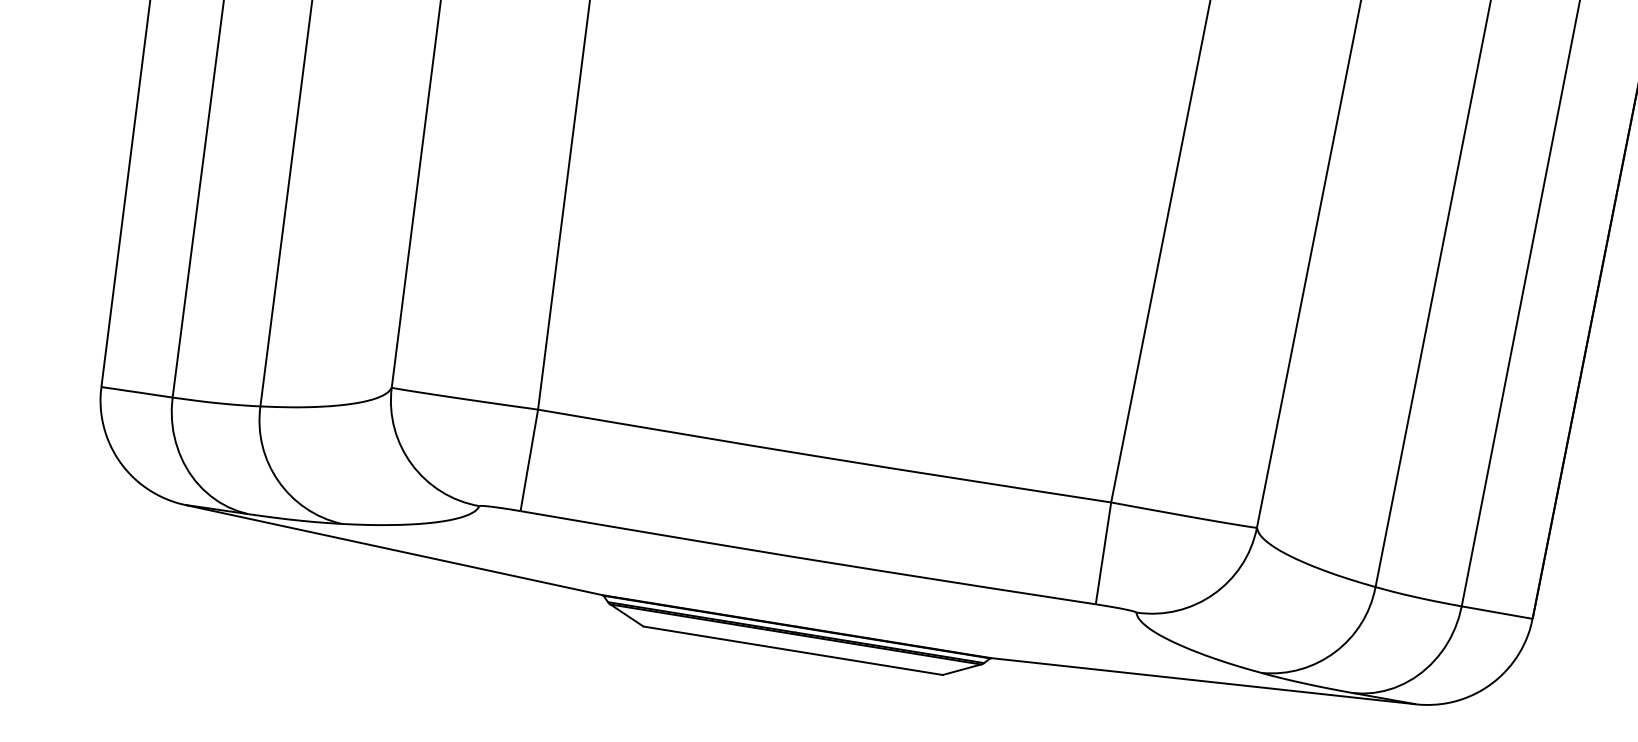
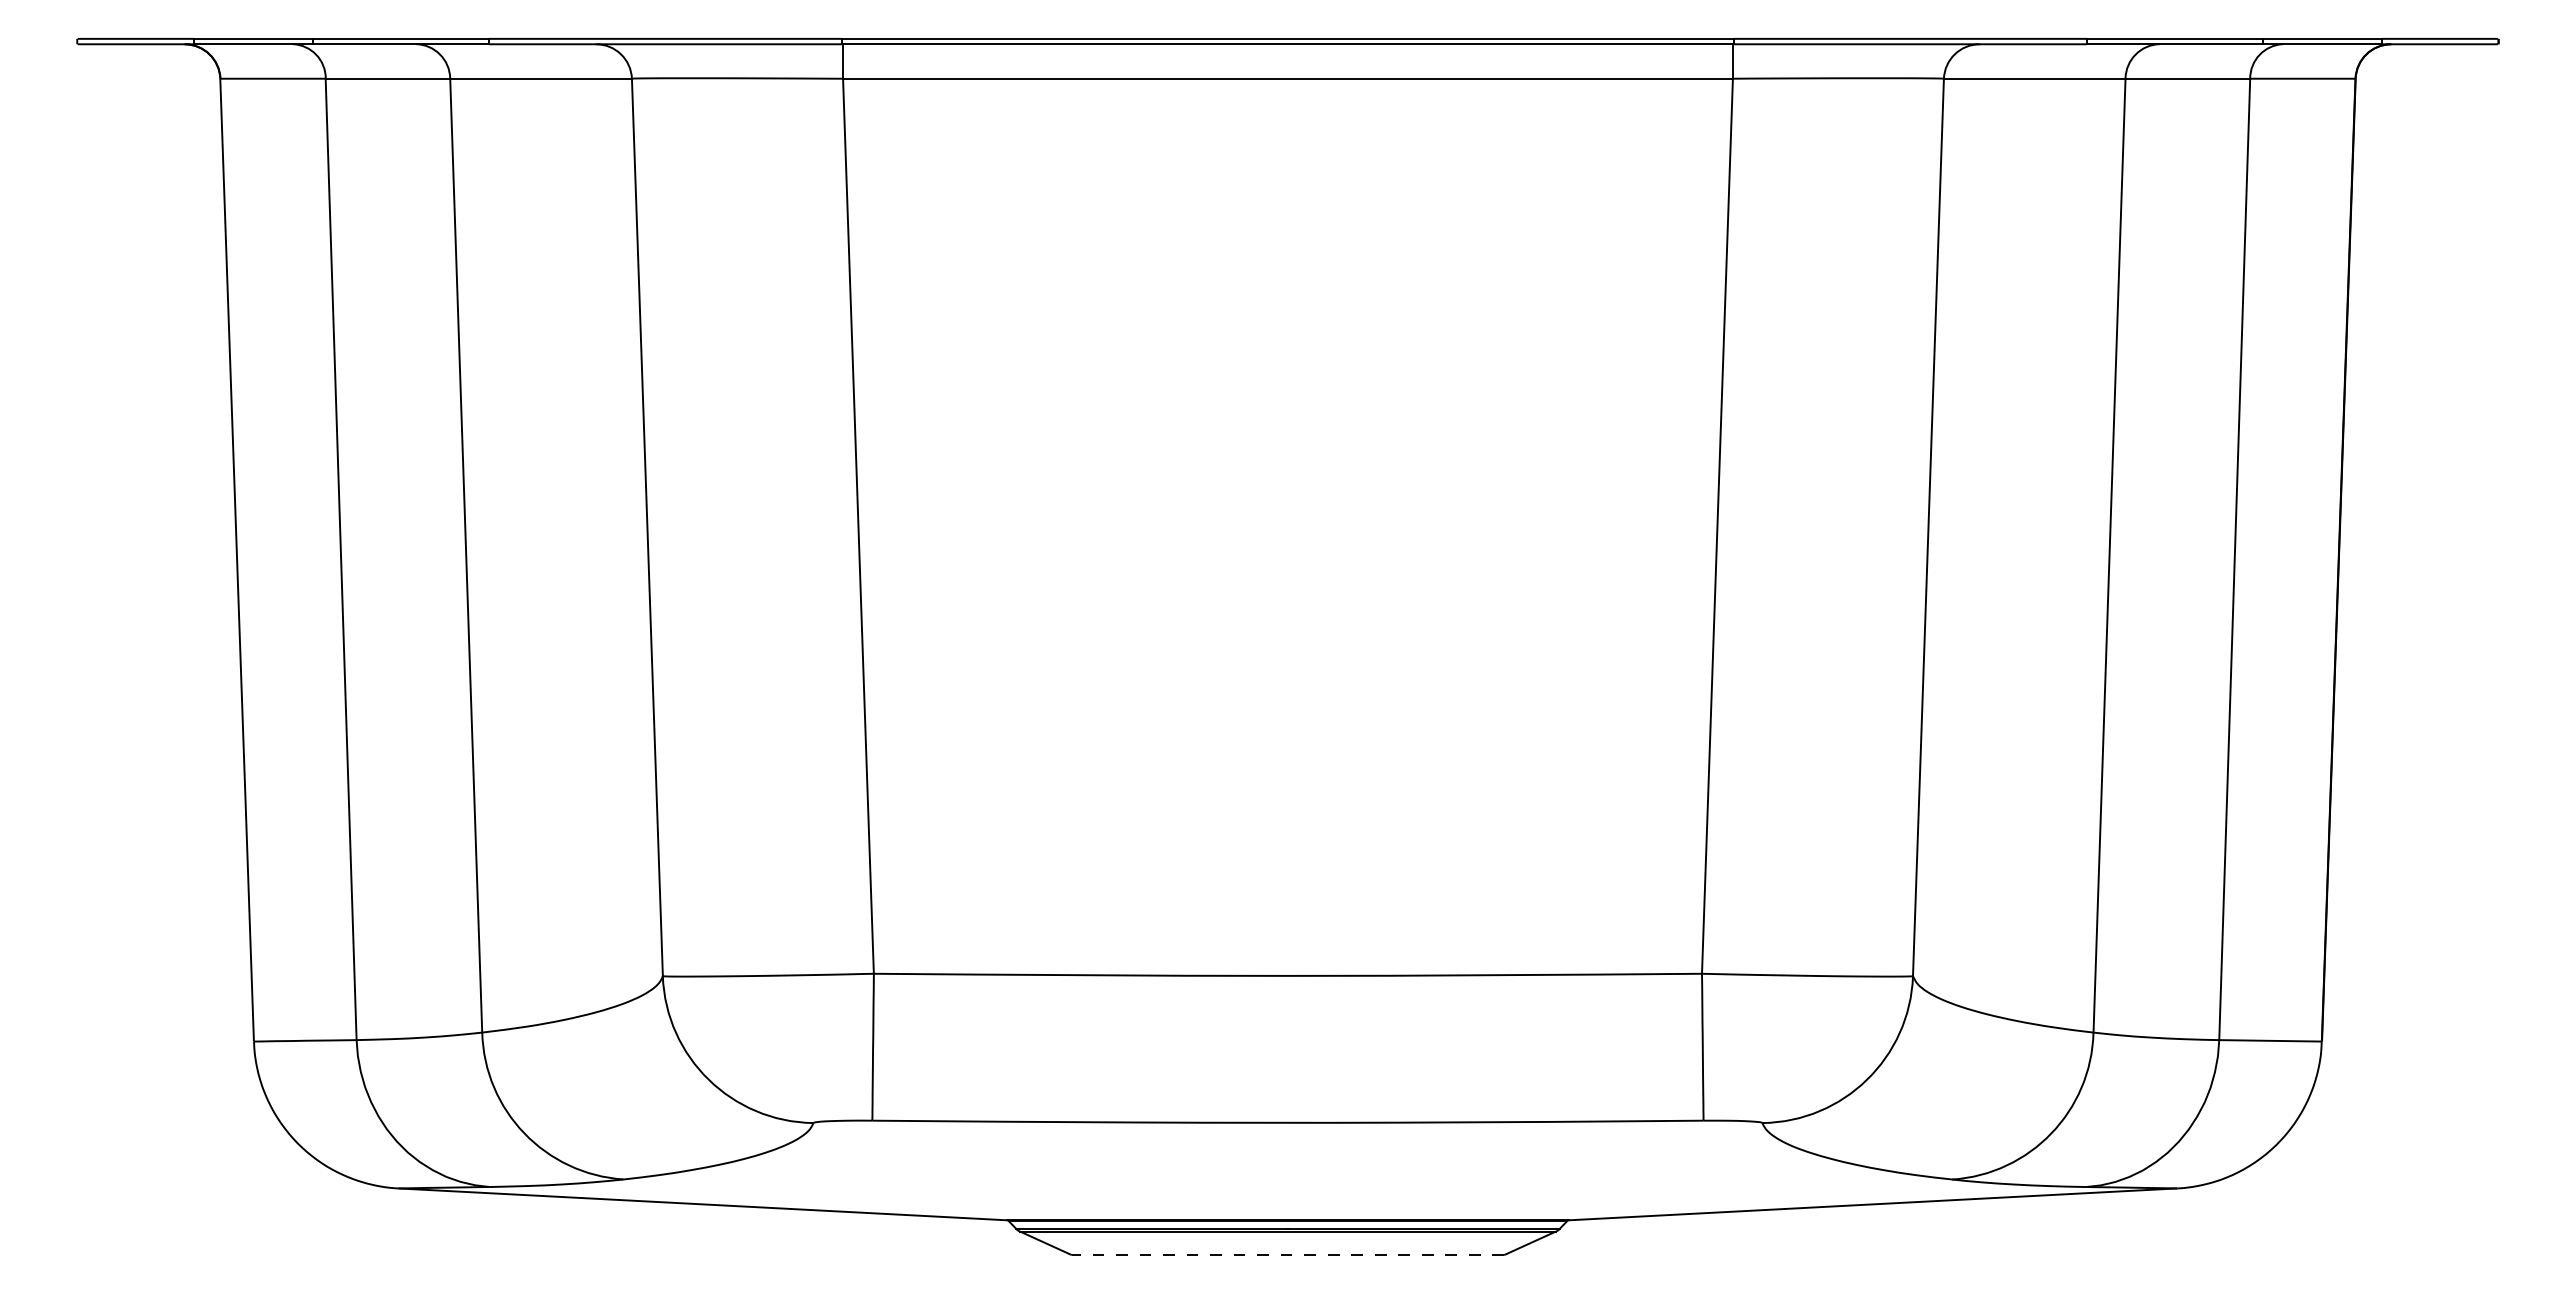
line: (792, 650) -> (1287, 1255), solid -> dashed

